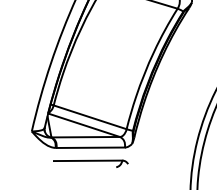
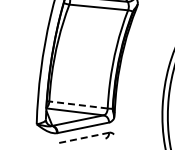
line: (90, 116) -> (78, 104), solid -> dashed
line: (88, 161) -> (83, 138), solid -> dashed

